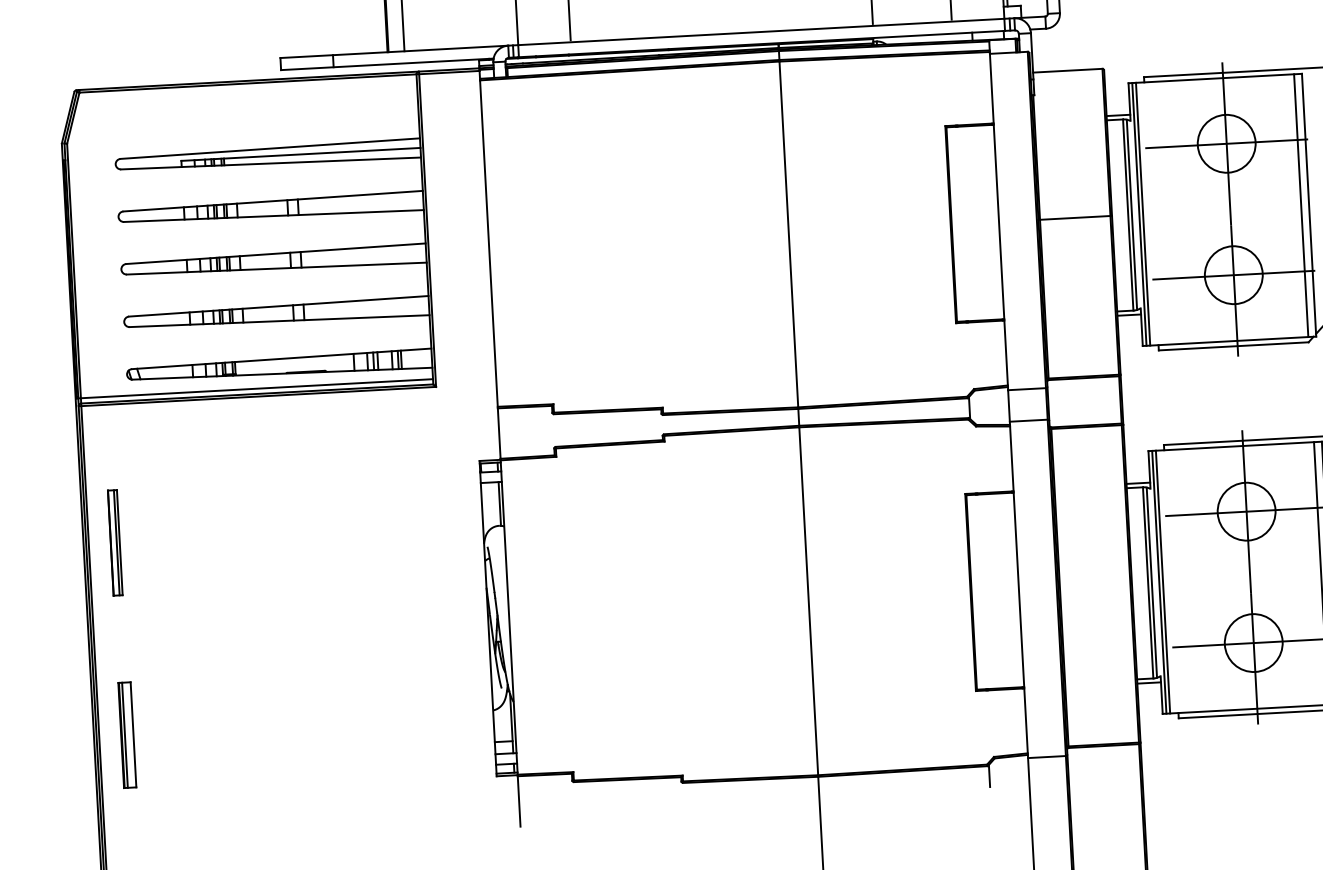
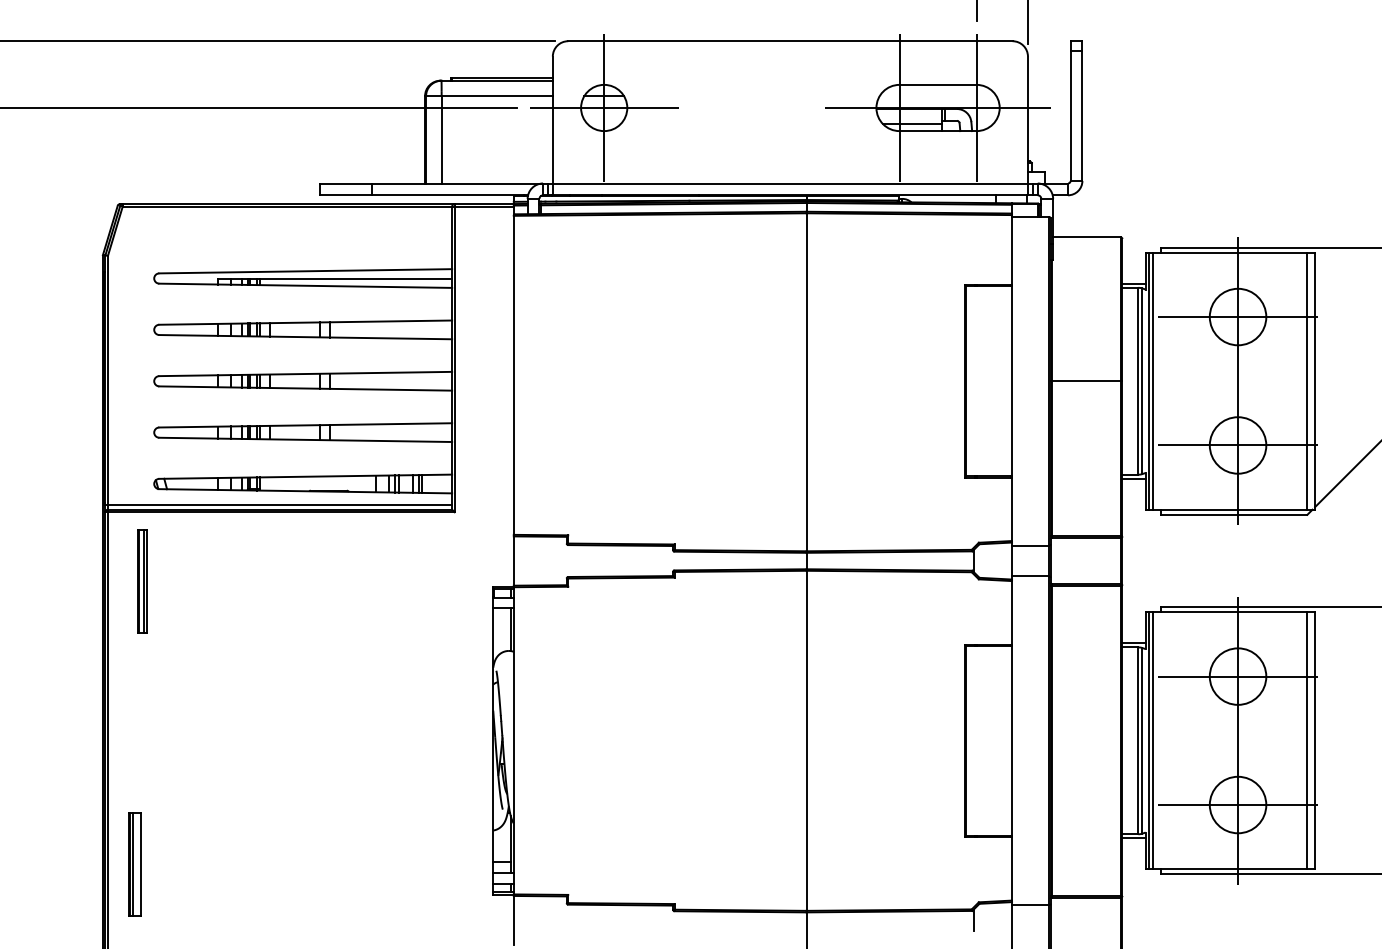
part: (114, 543) -> (142, 581), moved
part: (126, 735) -> (134, 864), moved

